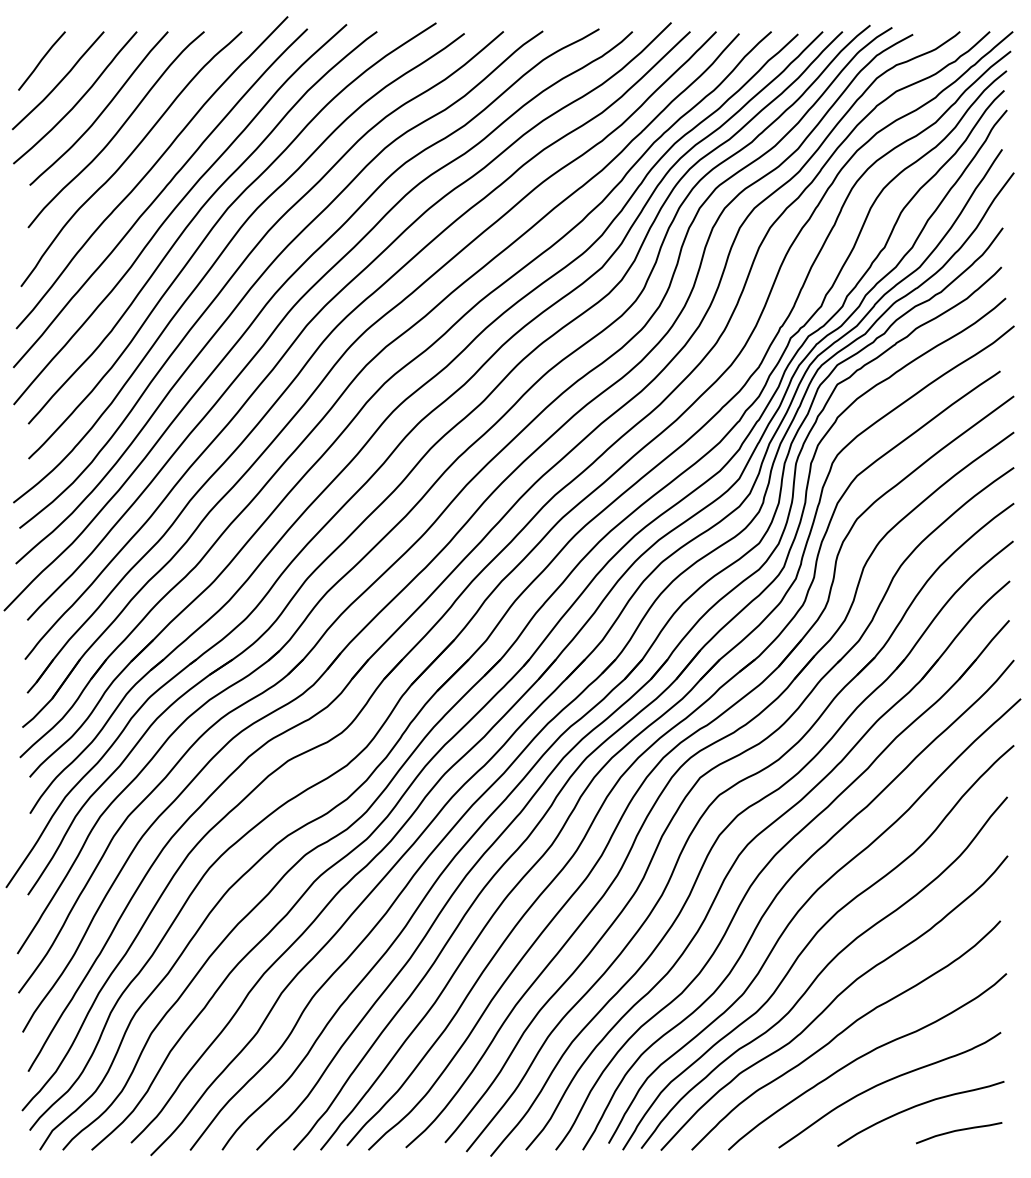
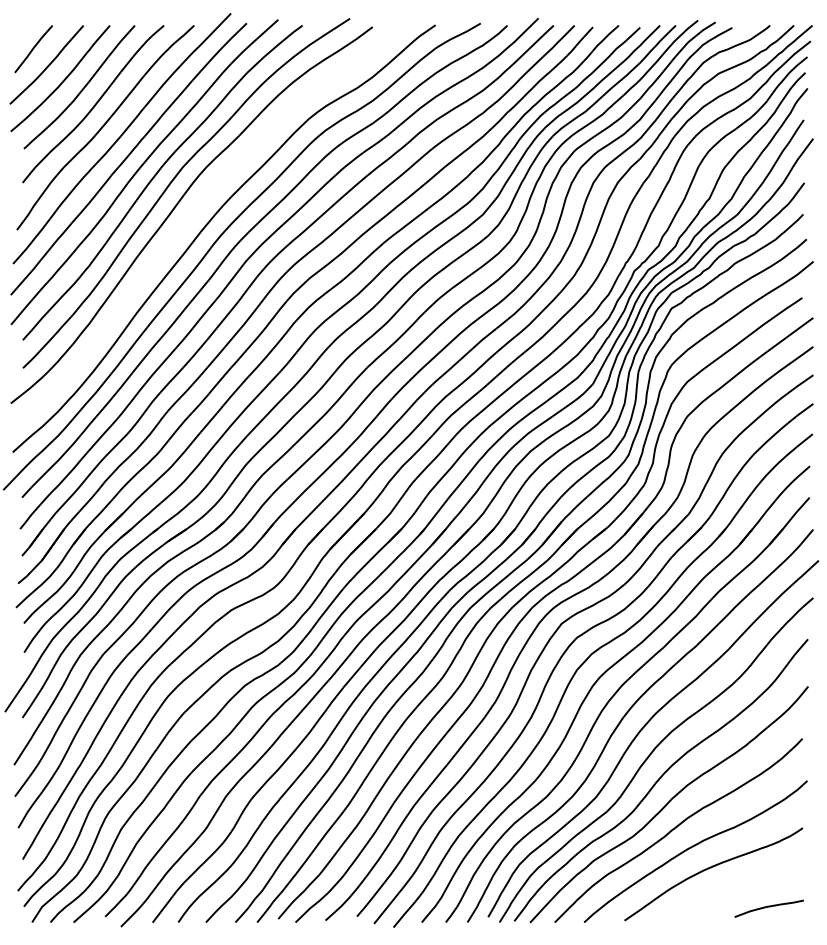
curve: (241, 266) -> (193, 213), removed
curve: (918, 1106) -> (736, 887), removed

